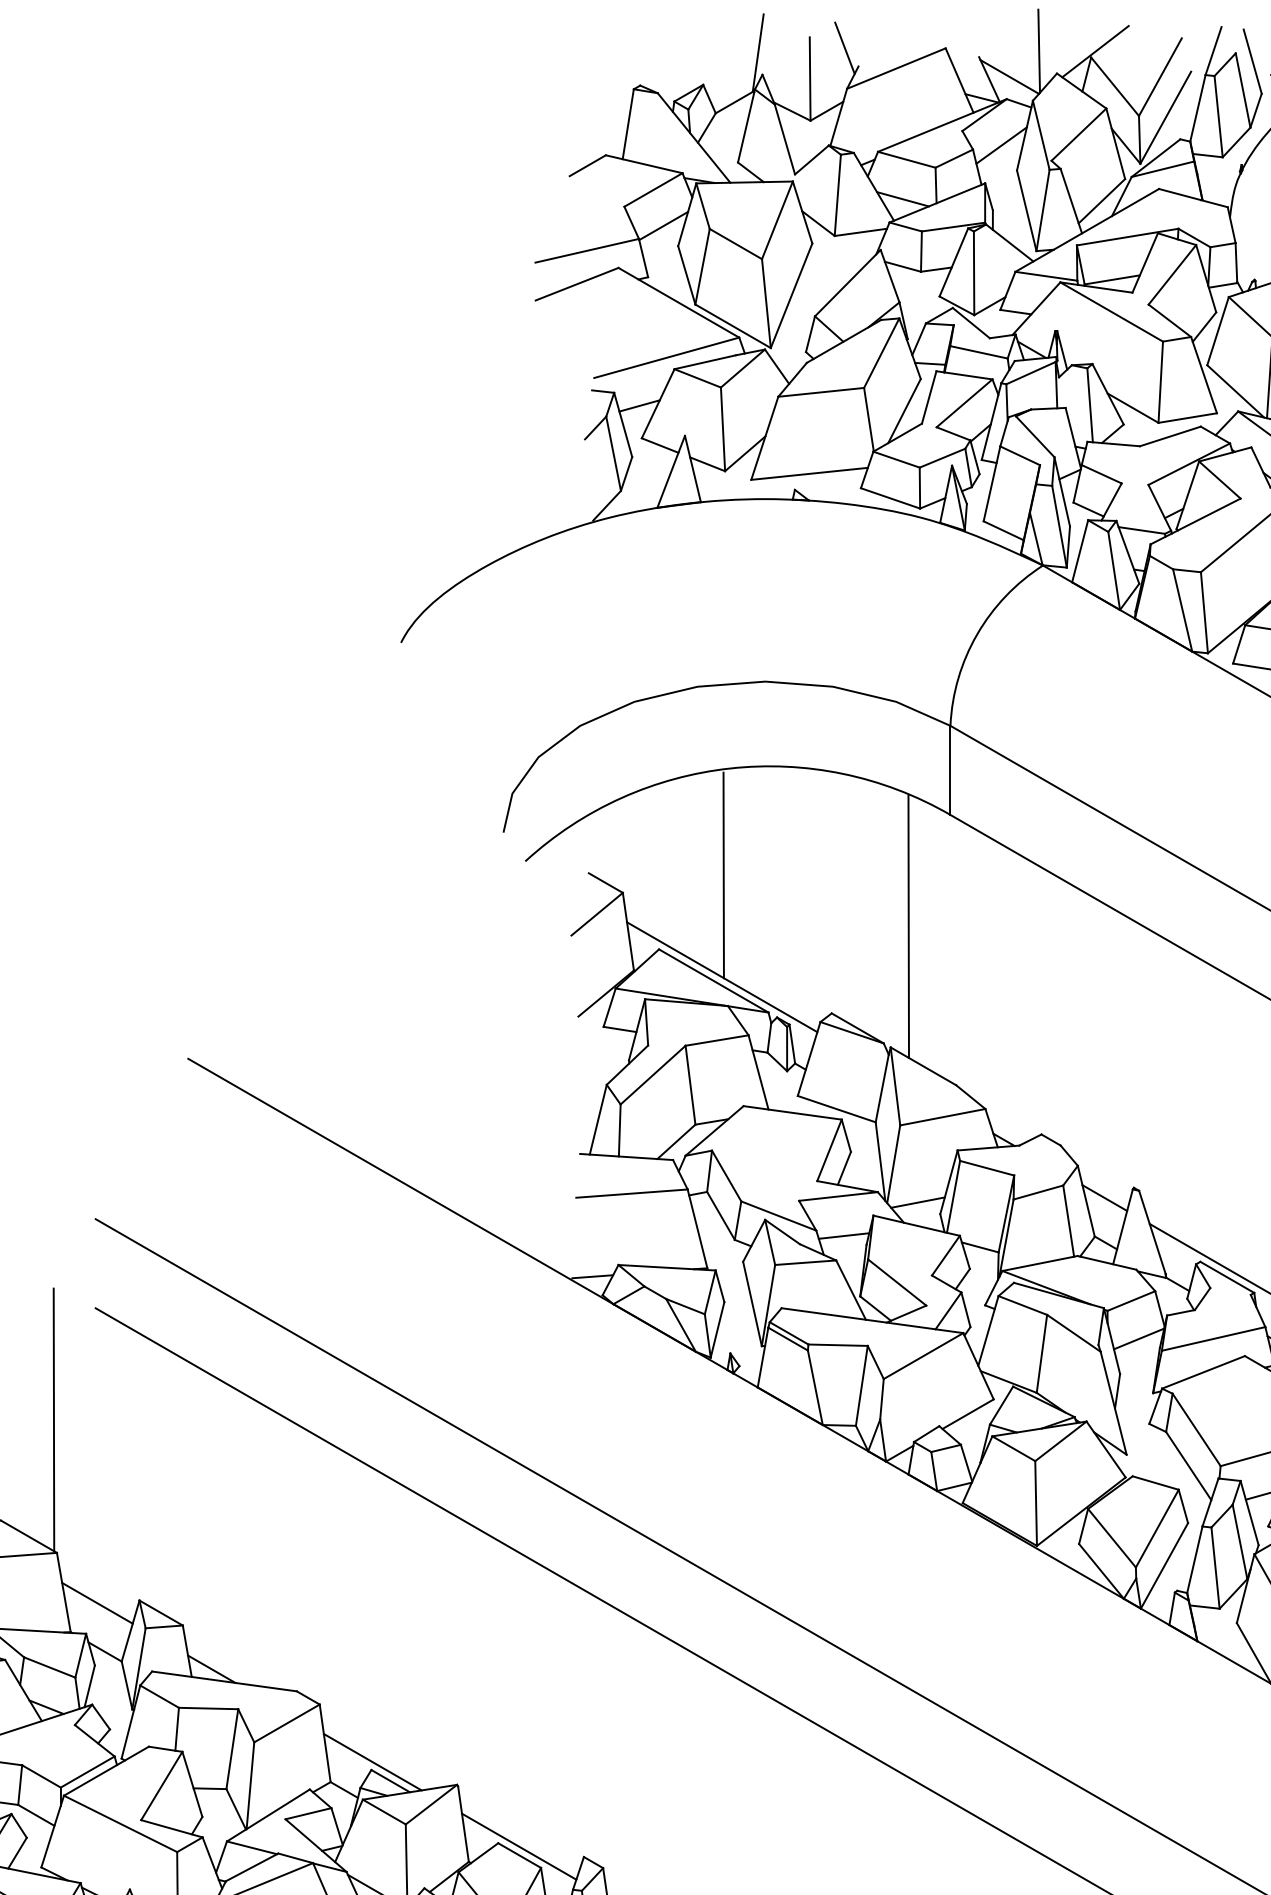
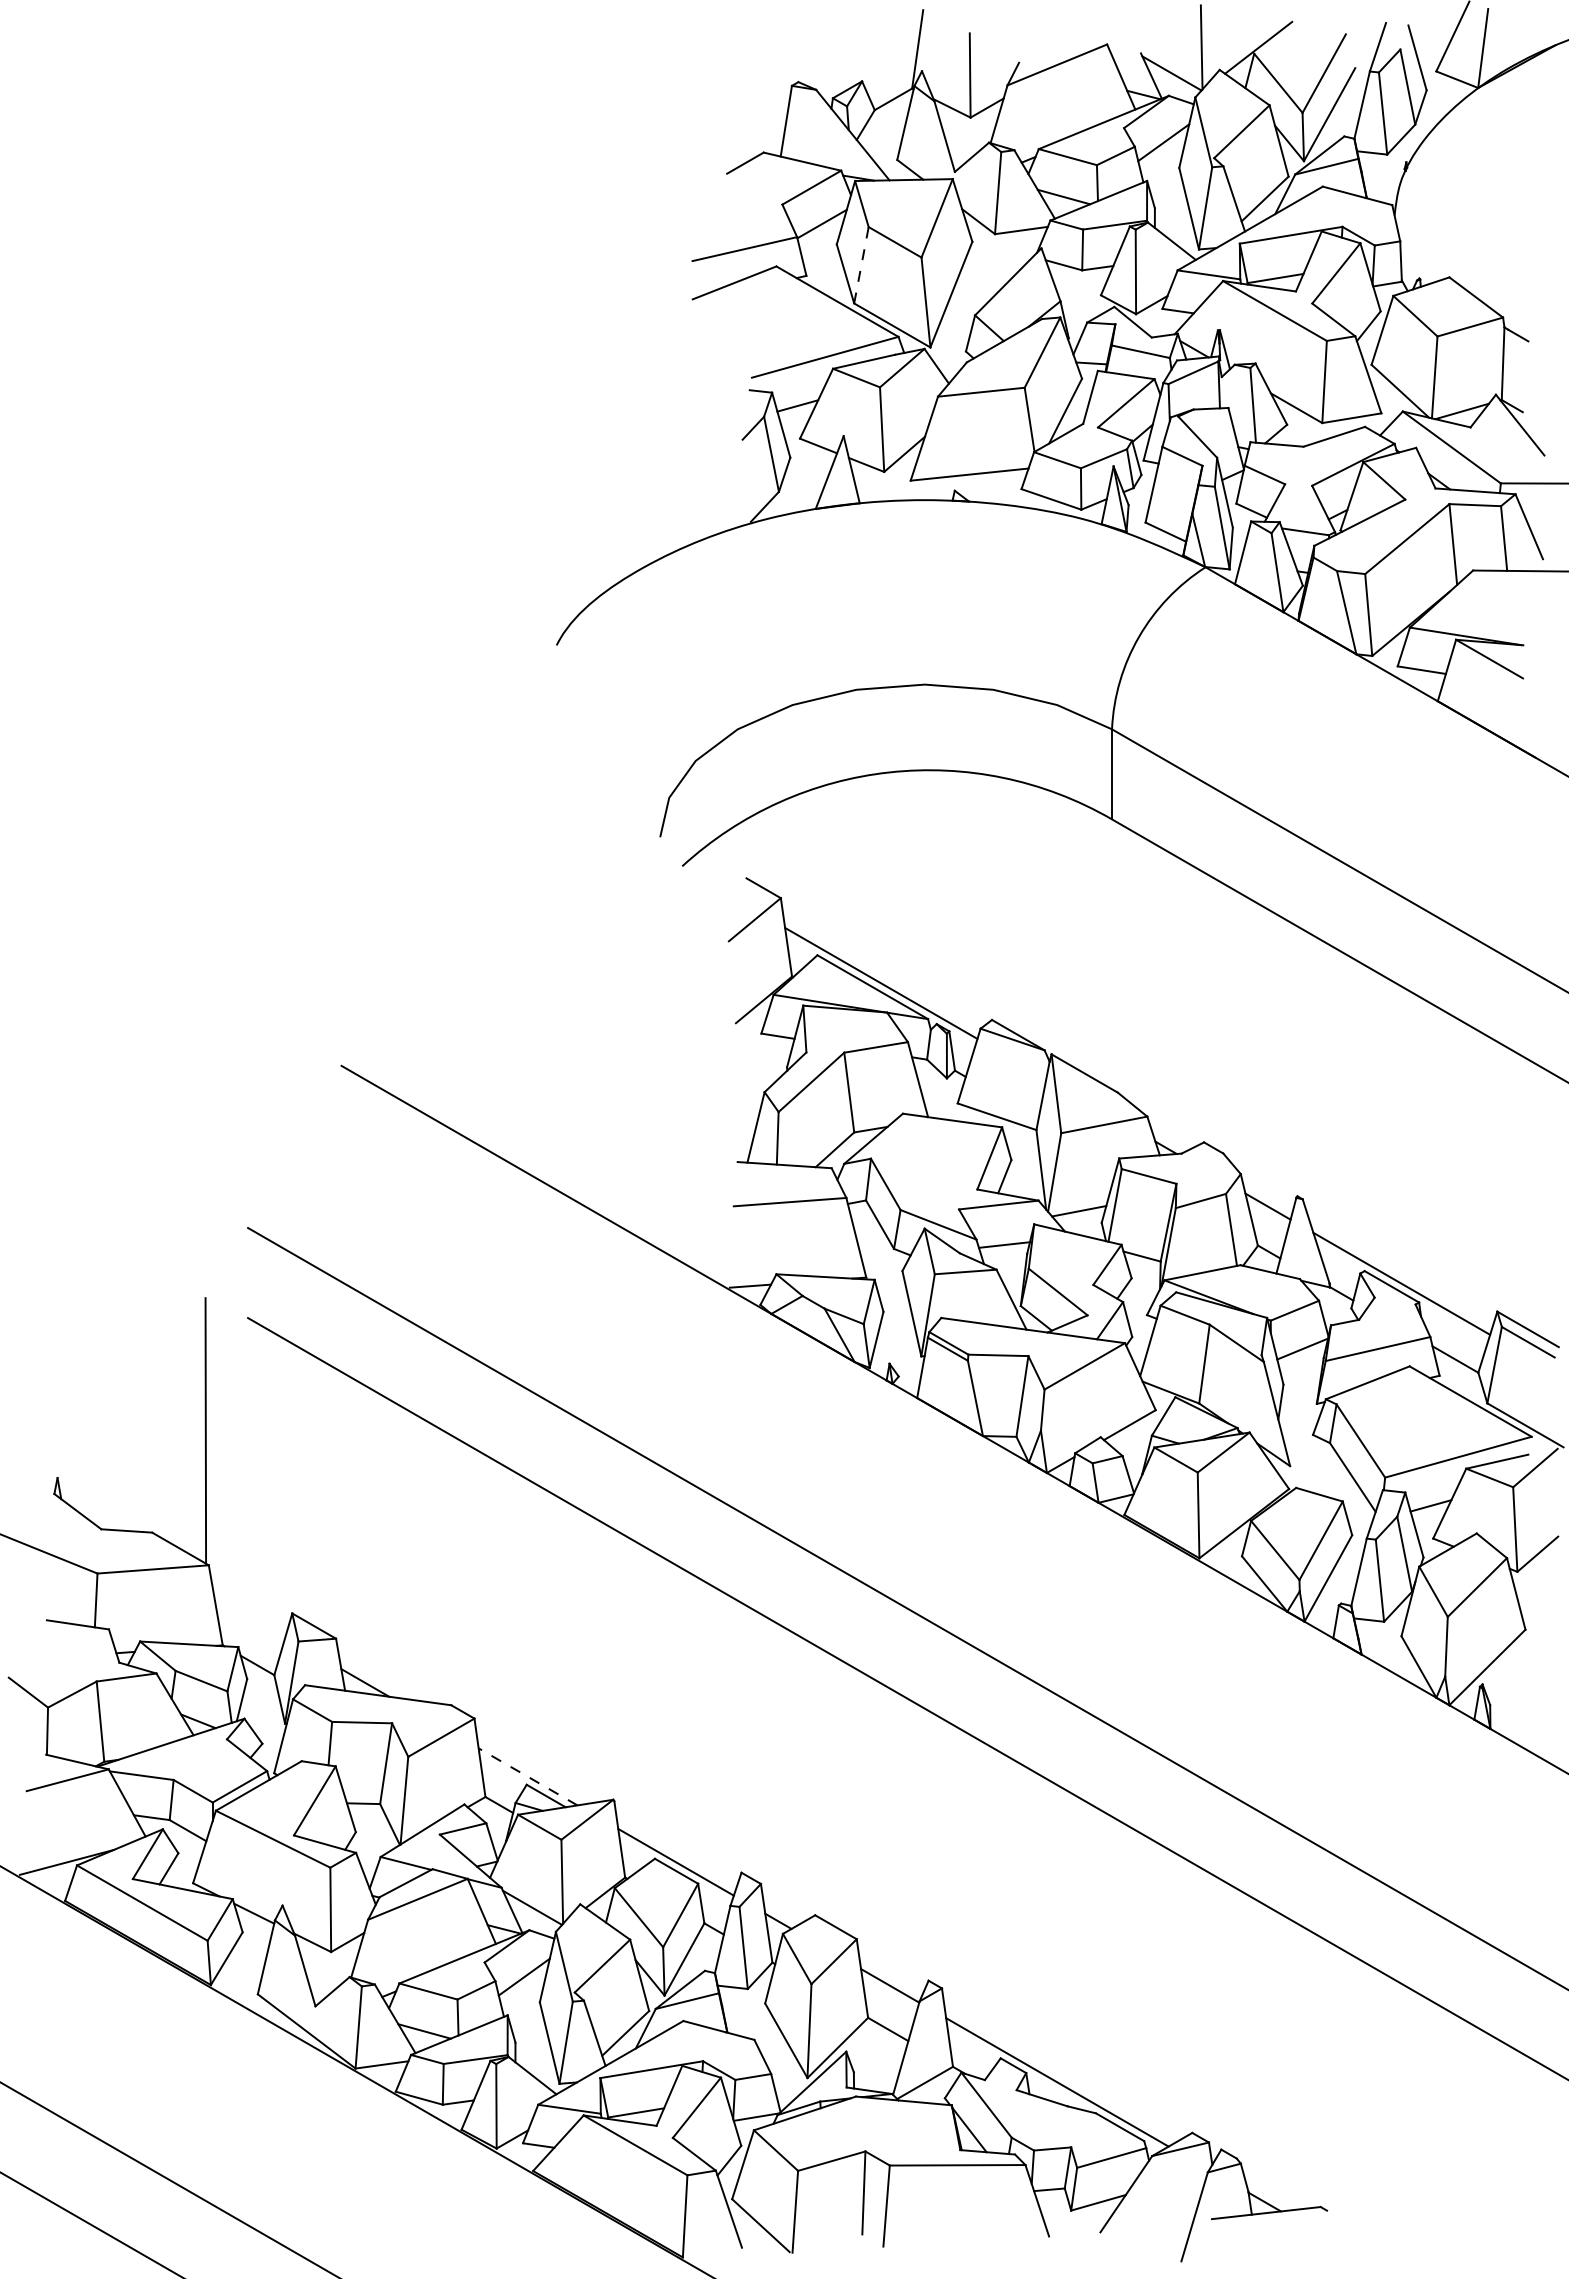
line: (845, 48) -> (1005, 44), removed
line: (702, 266) -> (861, 265), solid -> dashed
line: (723, 875) -> (882, 880), removed
line: (908, 926) -> (1069, 932), removed
line: (97, 1602) -> (249, 1615), removed
line: (372, 1761) -> (527, 1776), solid -> dashed

